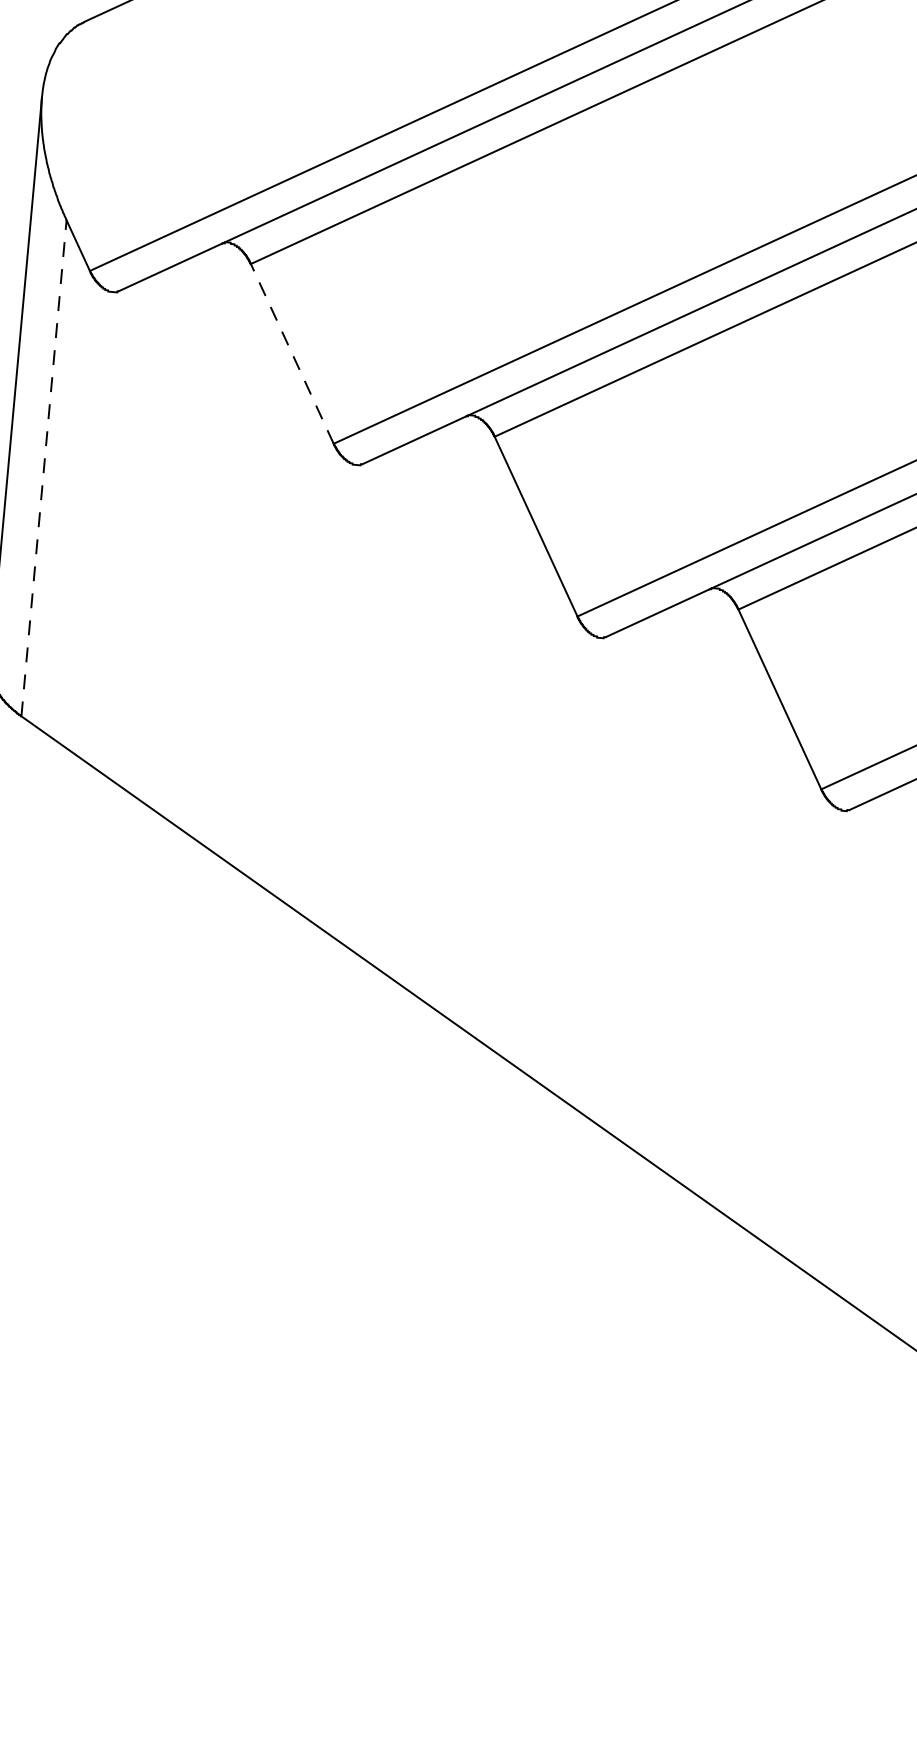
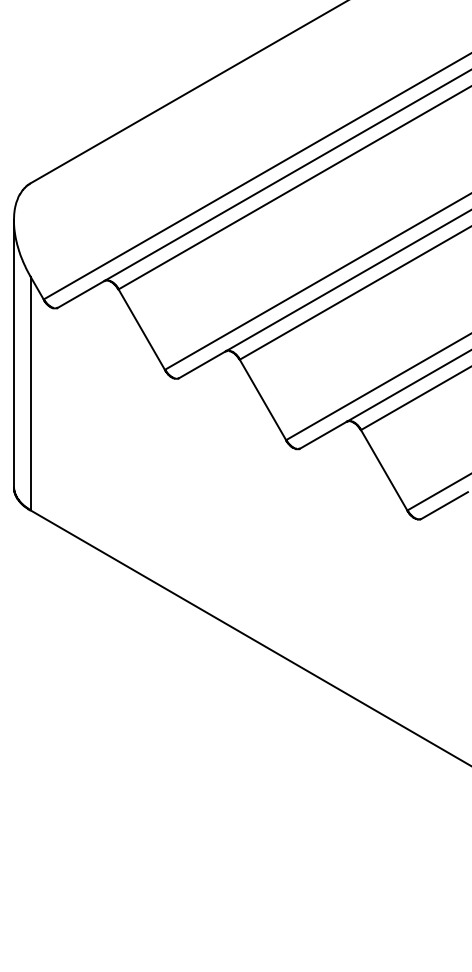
line: (291, 353) -> (141, 329), dashed -> solid
line: (43, 468) -> (30, 393), dashed -> solid

